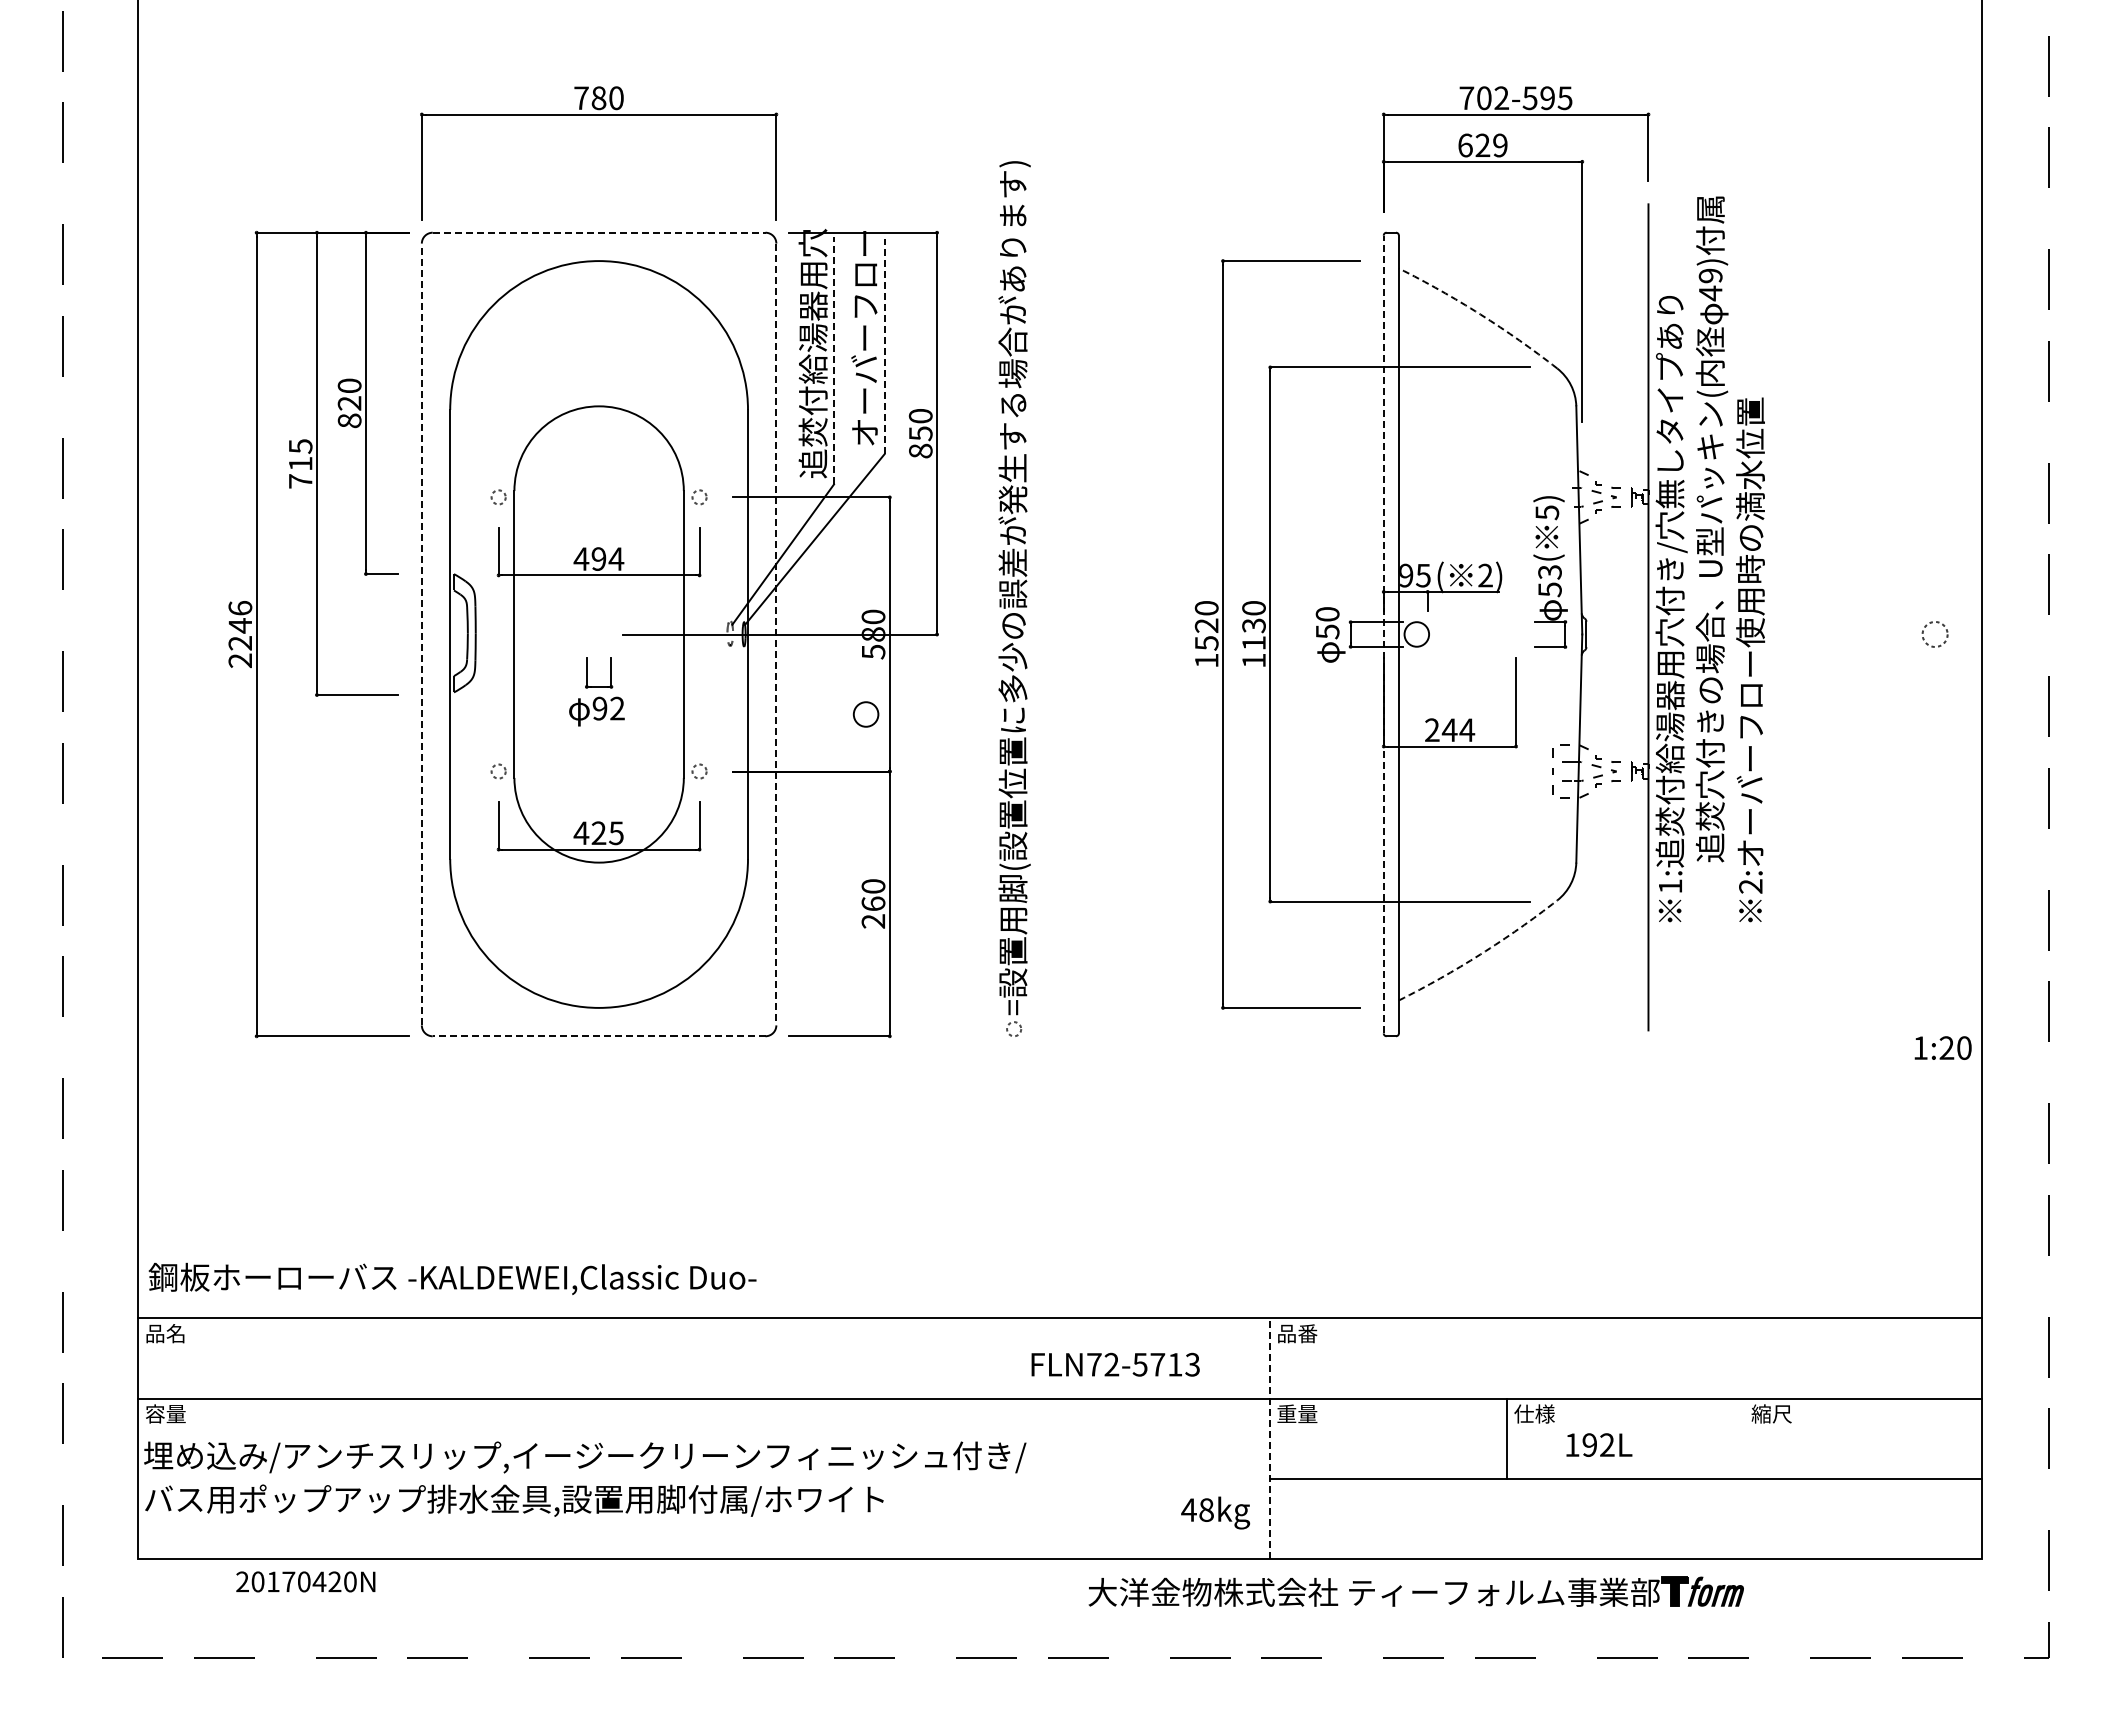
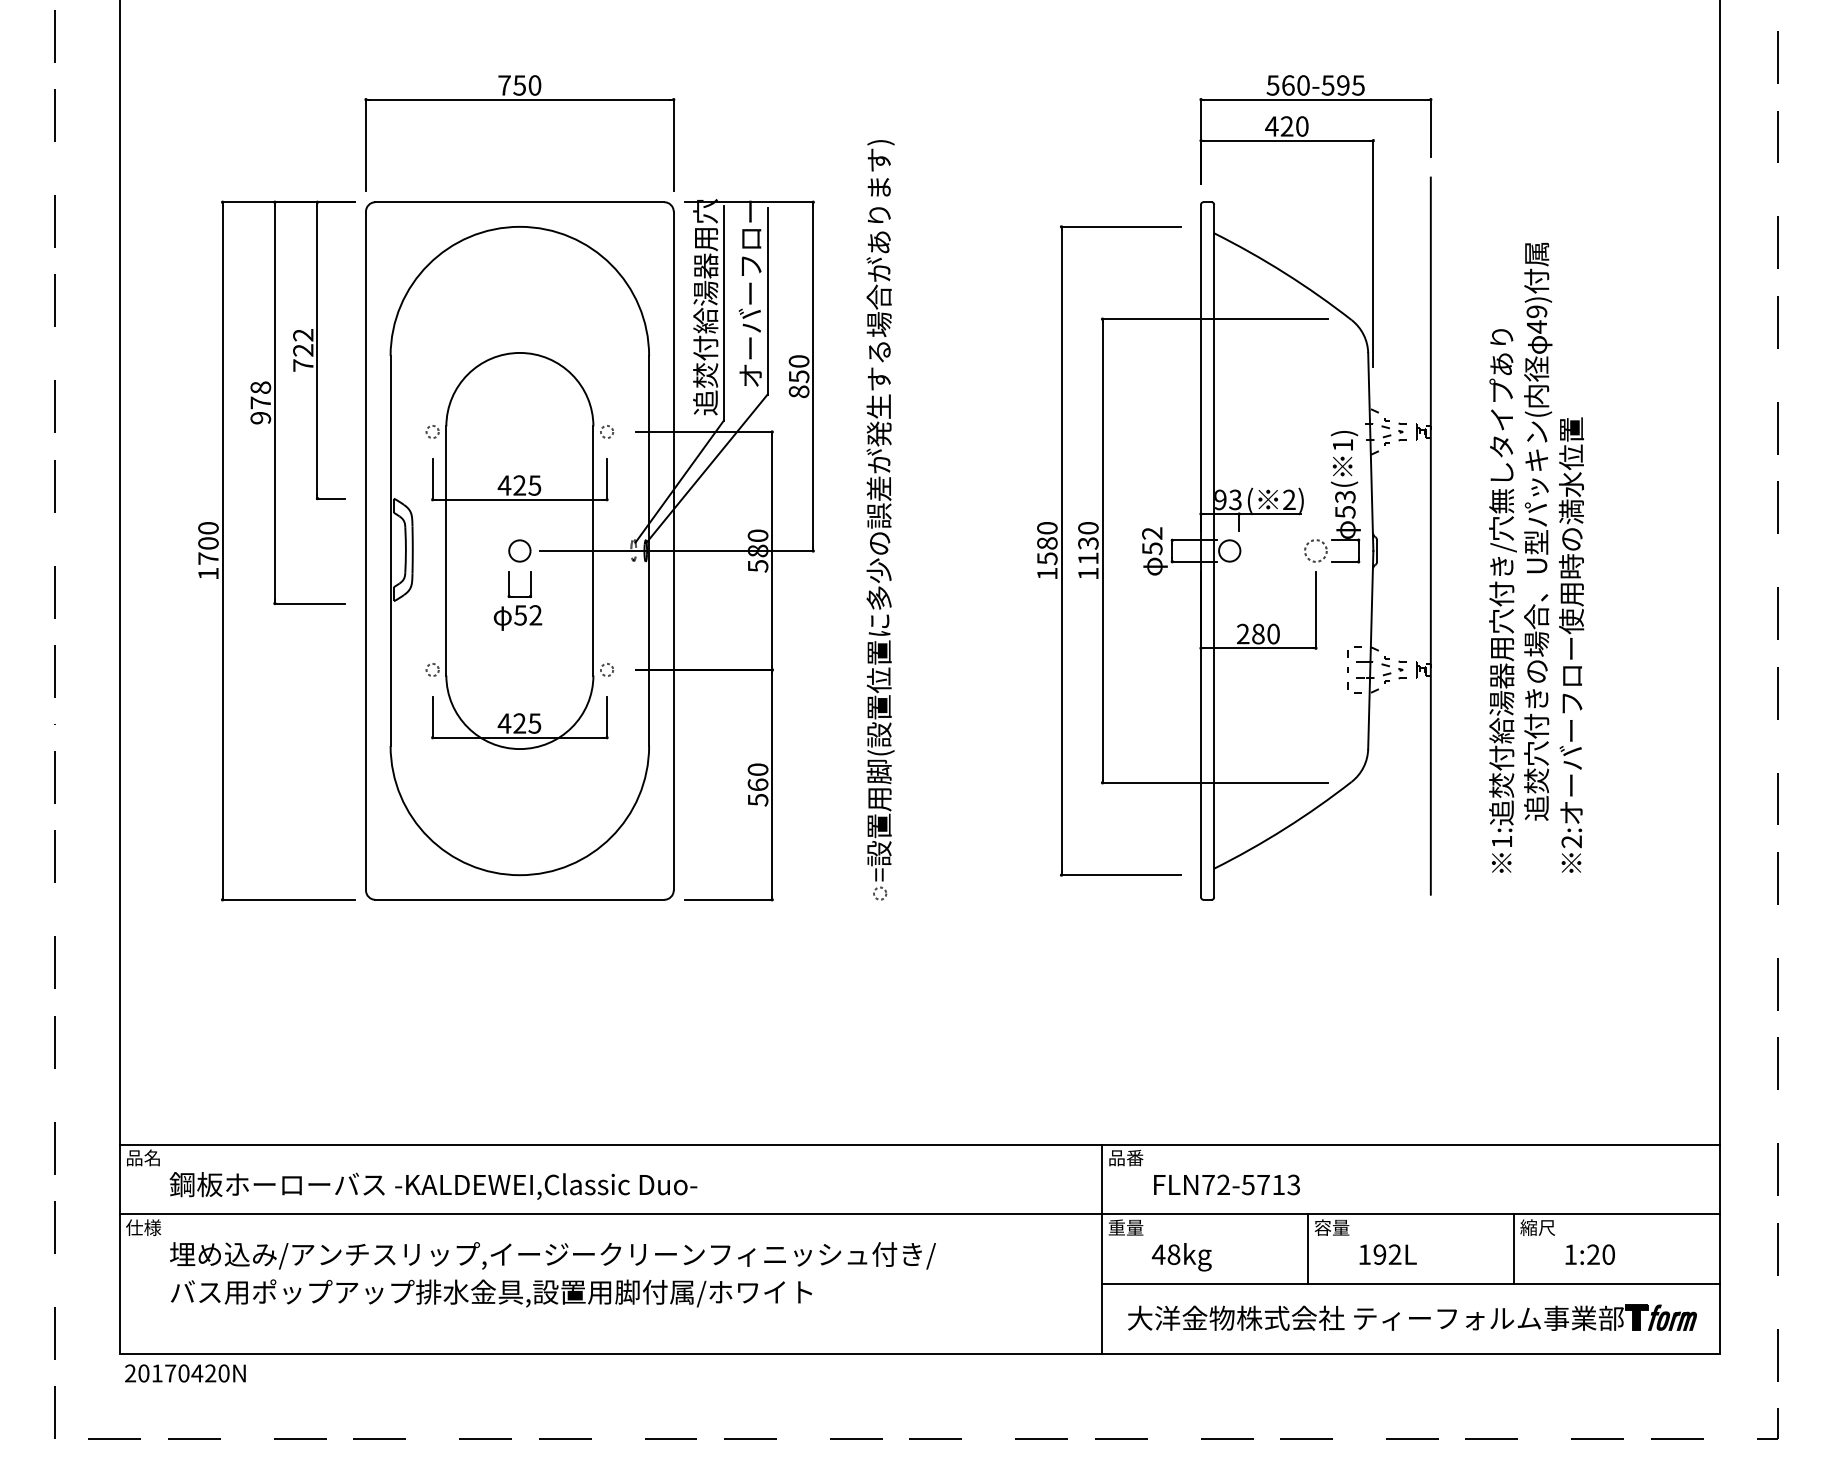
text: (598, 98) -> (519, 85), 780 -> 750
text: (1483, 98) -> (1287, 85), 702-595 -> 560-595
text: (1482, 145) -> (1286, 126), 629 -> 420
line: (599, 232) -> (520, 202), dashed -> solid
arc: (1480, 314) -> (1285, 273), dashed -> solid
line: (884, 346) -> (767, 301), dashed -> solid
line: (834, 360) -> (724, 313), dashed -> solid
text: (349, 403) -> (303, 350), 820 -> 722
text: (300, 463) -> (260, 402), 715 -> 978
text: (1547, 512) -> (1343, 445), 5) -> 1)
text: (607, 558) -> (527, 485), 494 -> 425
text: (1710, 559) -> (1536, 557), moved
text: (1423, 575) -> (1235, 499), 95 -> 93
text: (1327, 614) -> (1152, 533), 50 -> 52
text: (1206, 625) -> (1047, 543), 1520 -> 1580
text: (240, 634) -> (208, 551), 2246 -> 1700
line: (421, 634) -> (365, 551), dashed -> solid
line: (776, 634) -> (673, 551), dashed -> solid
line: (1383, 634) -> (1200, 551), dashed -> solid
circle: (1934, 634) -> (1315, 551), moved
text: (599, 708) -> (520, 615), 92 -> 52
circle: (865, 714) -> (519, 551), moved
text: (1458, 730) -> (1265, 634), 244 -> 280
text: (873, 921) -> (758, 800), 260 -> 560
arc: (1480, 954) -> (1285, 828), dashed -> solid
line: (598, 1036) -> (519, 899), dashed -> solid
text: (1942, 1047) -> (1589, 1254), moved
text: (452, 1278) -> (433, 1185), moved
text: (1115, 1364) -> (1226, 1184), moved
text: (165, 1413) -> (143, 1227), 容量 -> 仕様
text: (1534, 1413) -> (1331, 1227), 仕様 -> 容量
line: (1269, 1438) -> (1101, 1248), dashed -> solid
line: (1744, 1438) -> (1514, 1248), added
text: (585, 1478) -> (553, 1274), moved
text: (1215, 1512) -> (1181, 1256), moved
text: (305, 1581) -> (185, 1373), moved
part: (1415, 1591) -> (1411, 1317), moved

